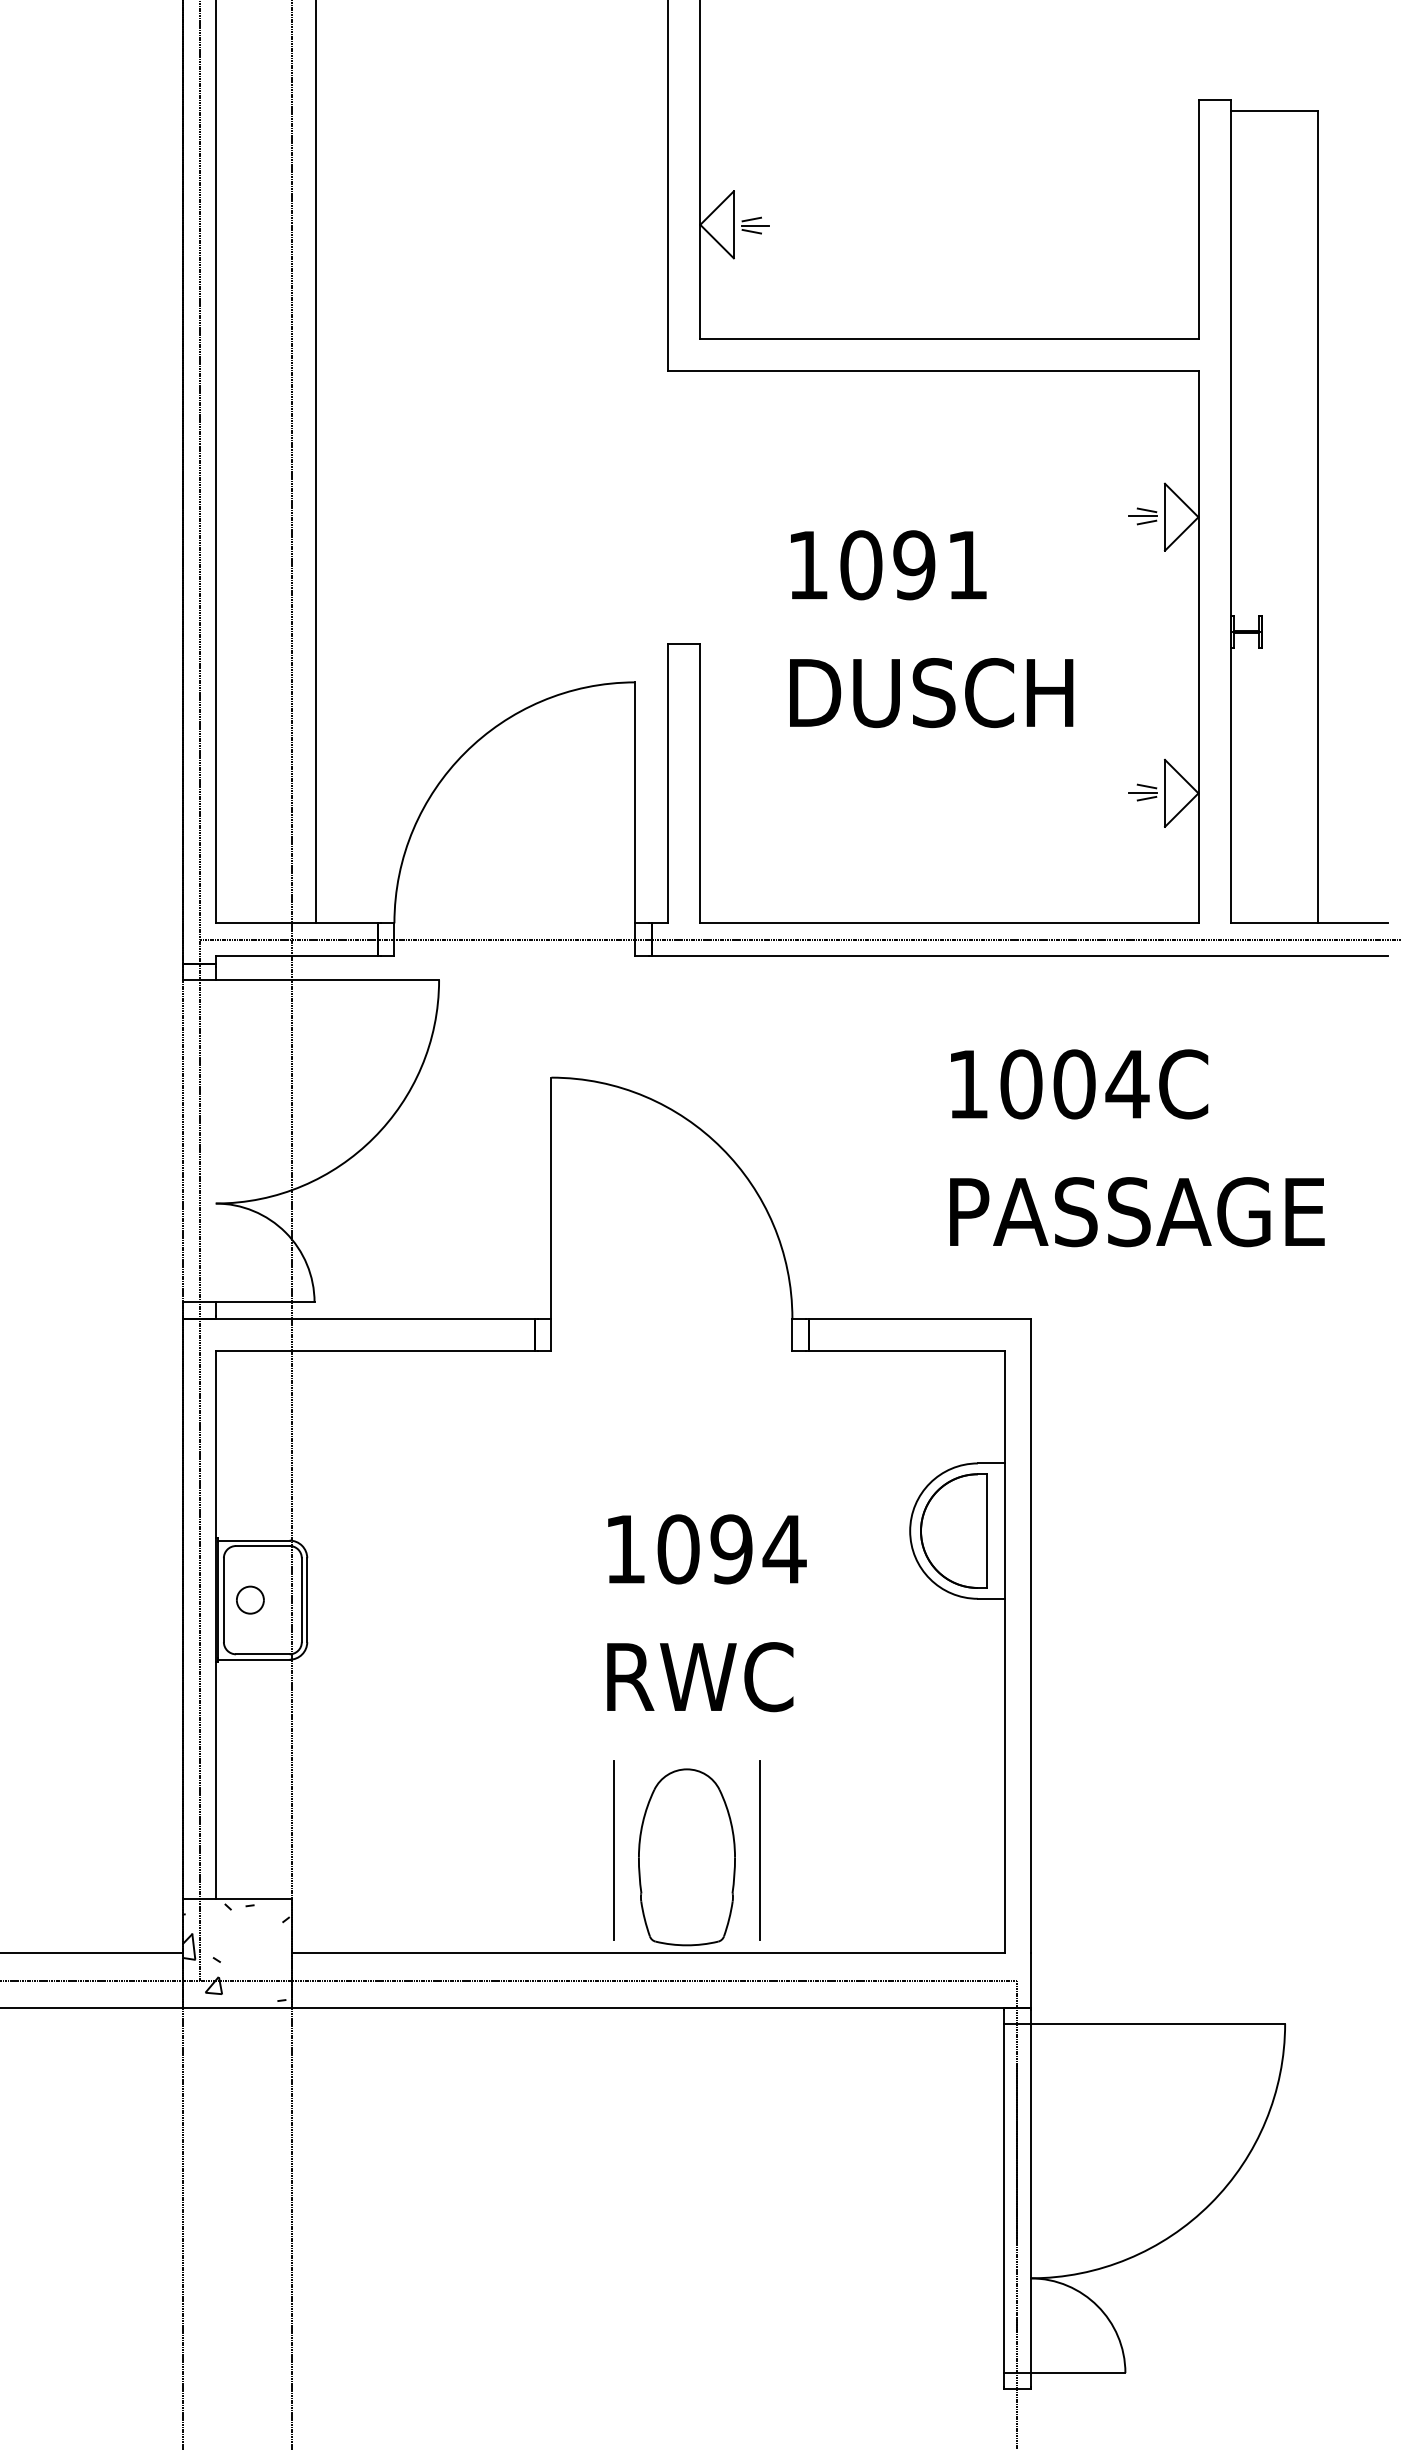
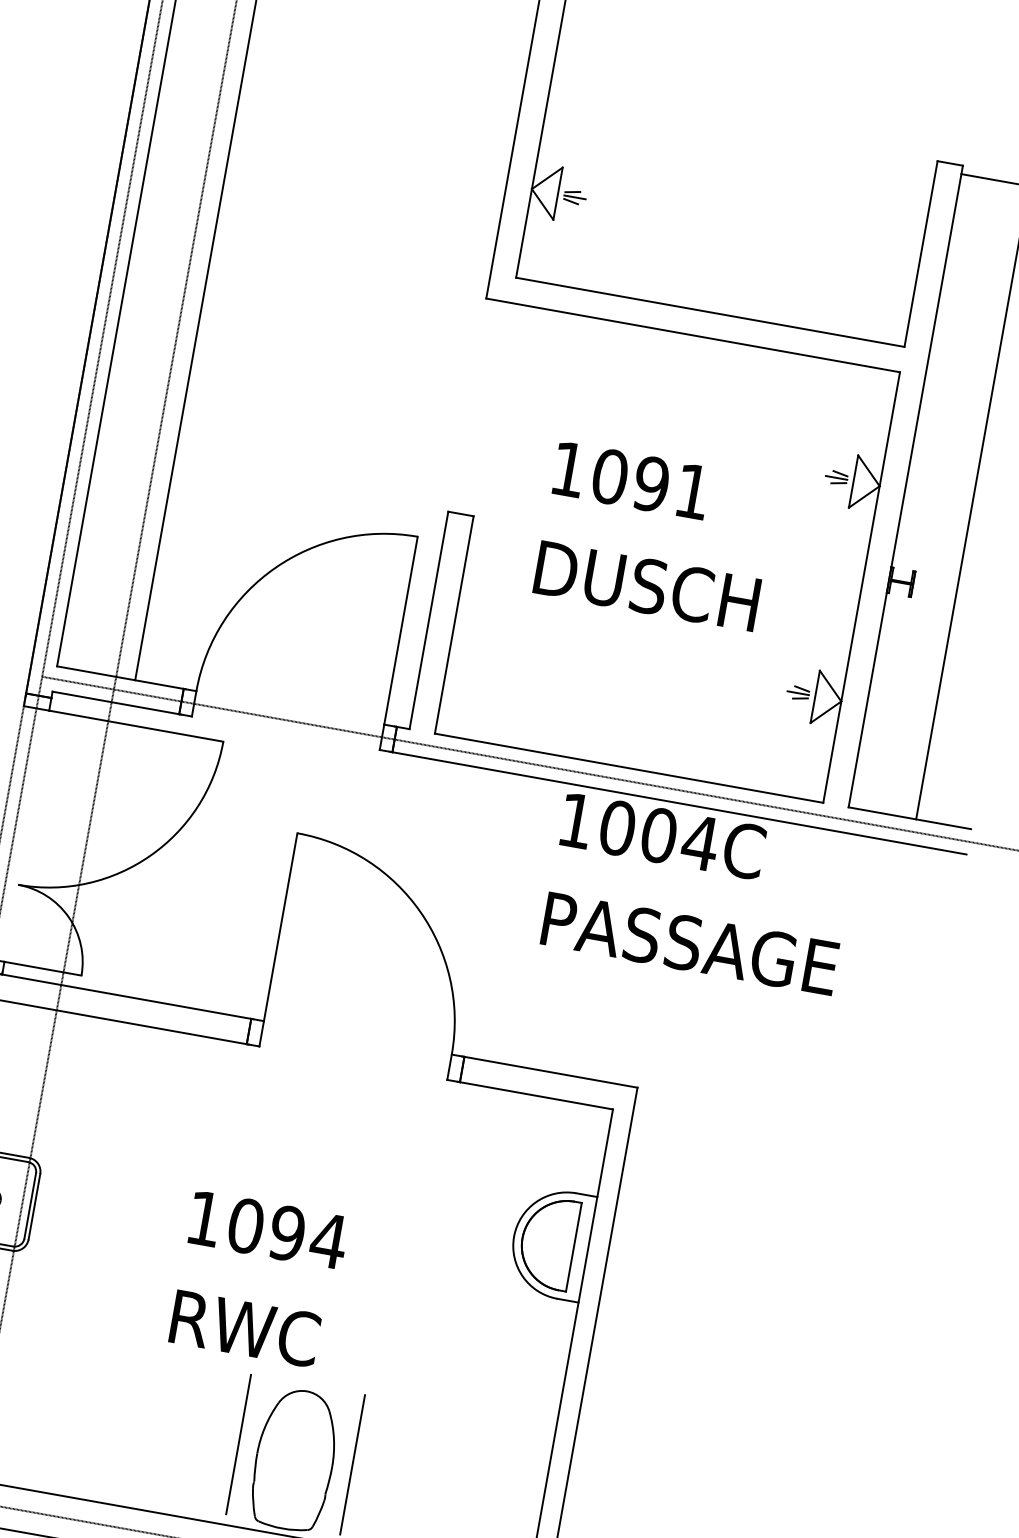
text: (1137, 1148) -> (699, 894), moved
text: (706, 1613) -> (258, 1279), moved

